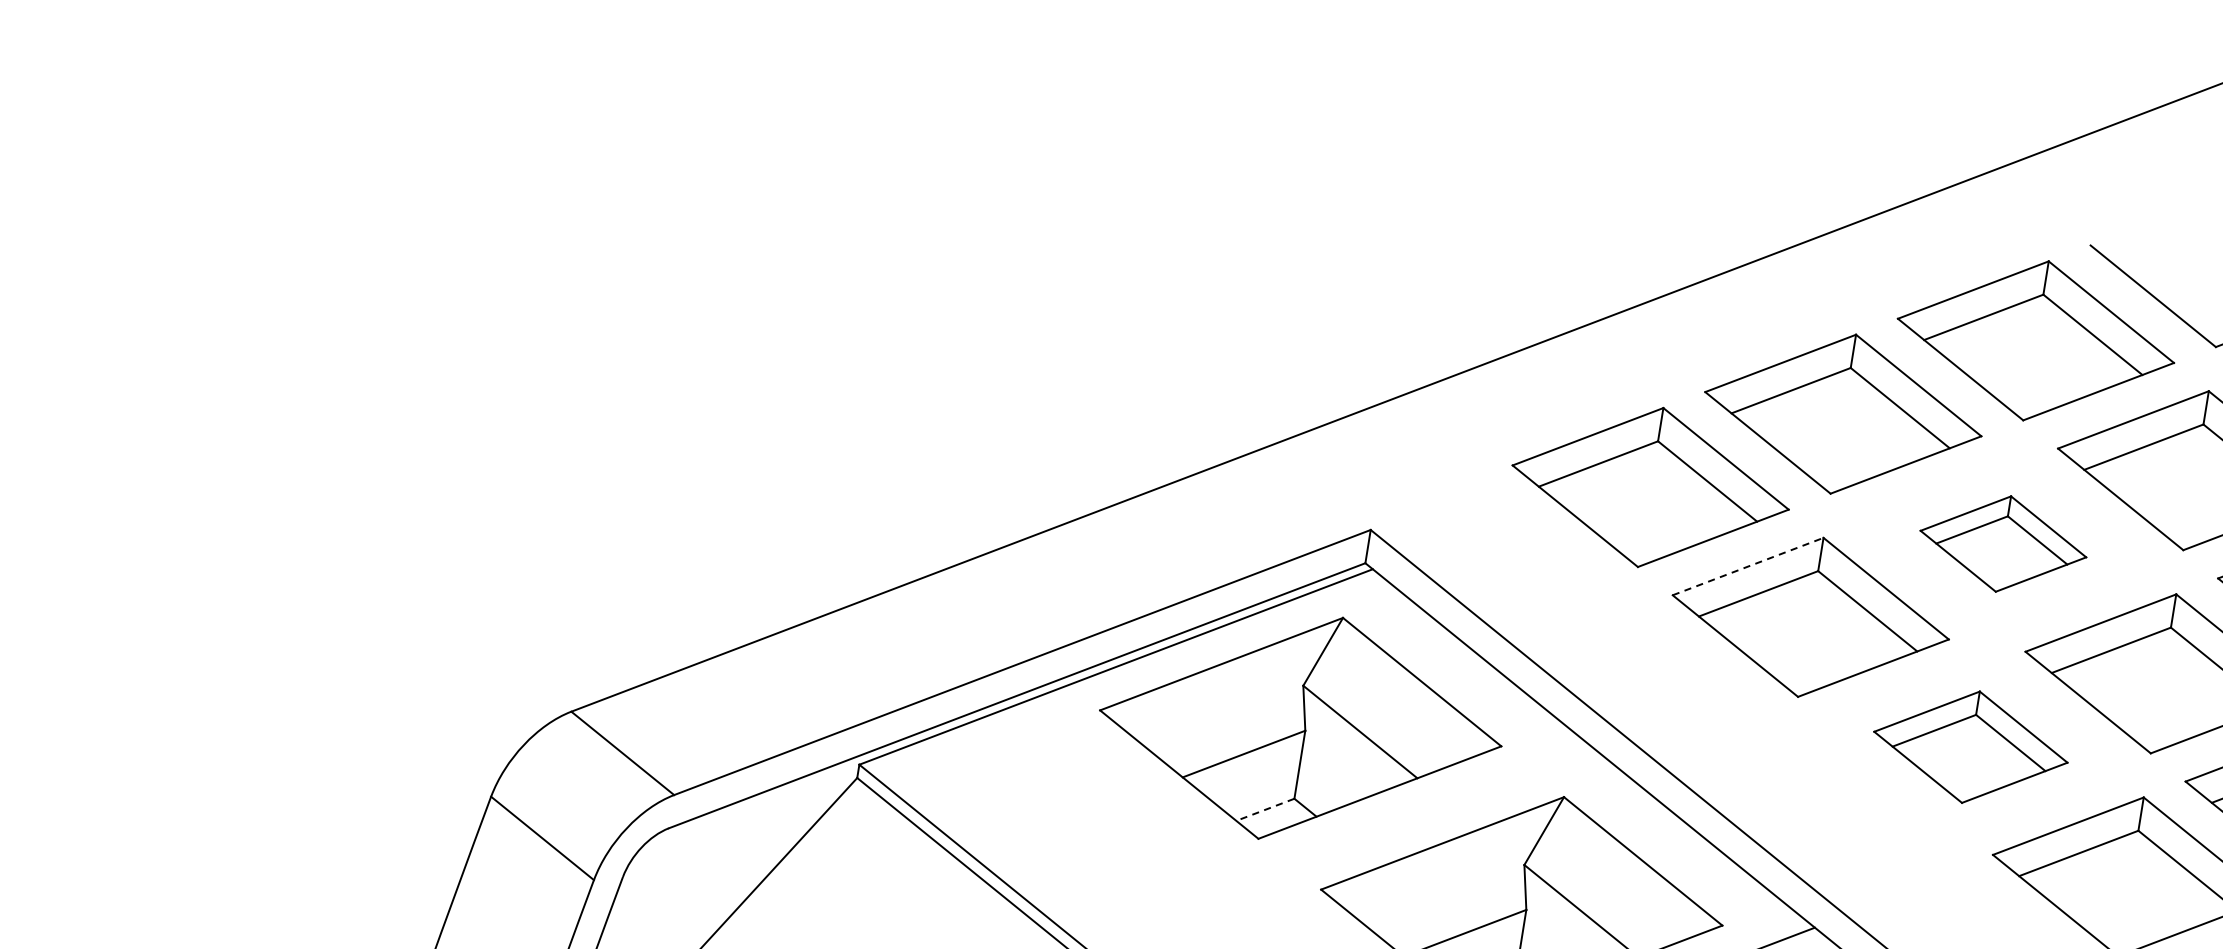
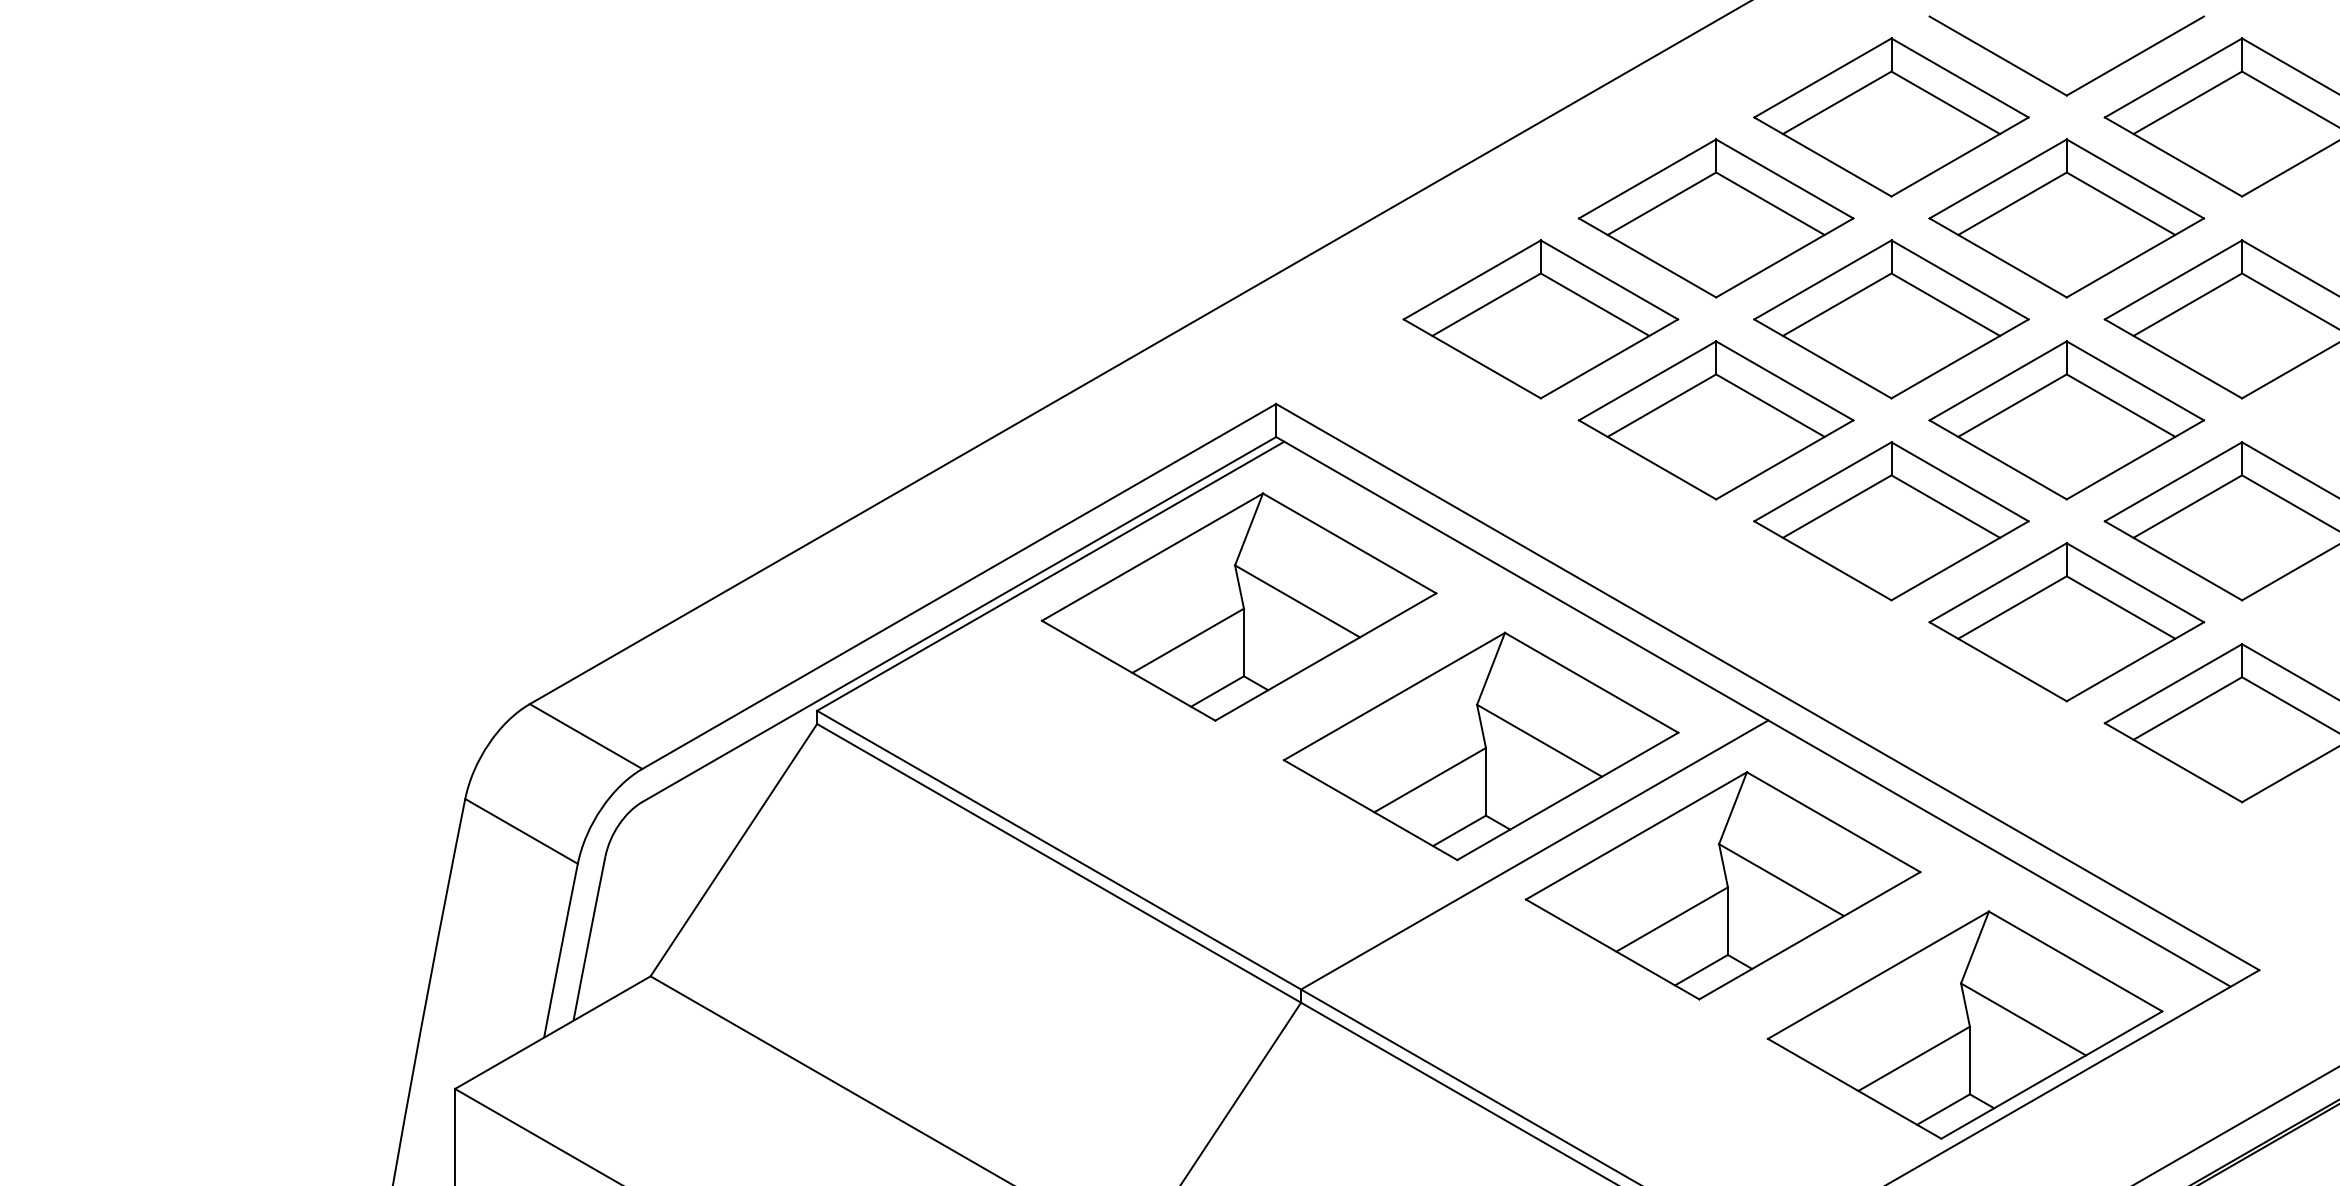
part: (2003, 544) -> (1891, 319), size x1.67
line: (1749, 566) -> (1648, 380), dashed -> solid
part: (1970, 747) -> (1891, 521), size x1.43
line: (1265, 809) -> (1217, 691), dashed -> solid

